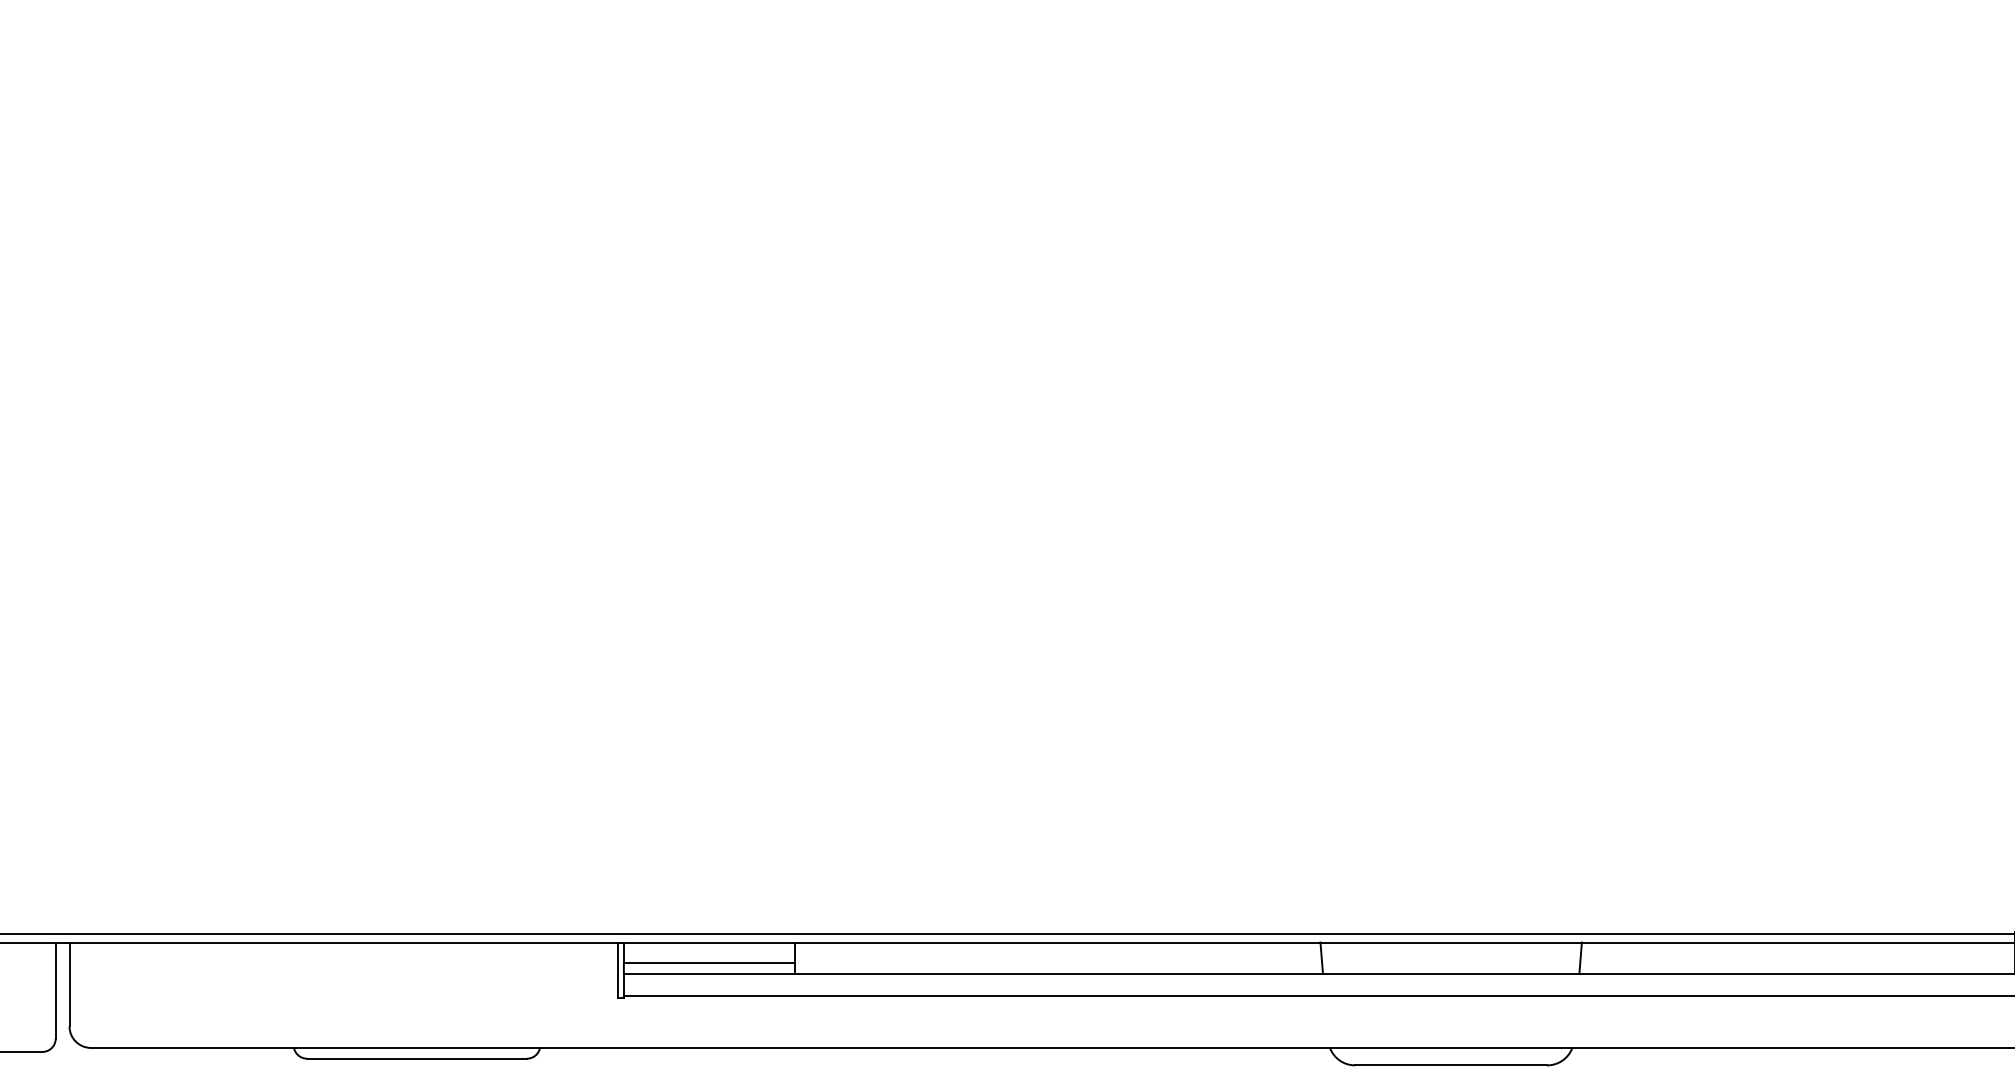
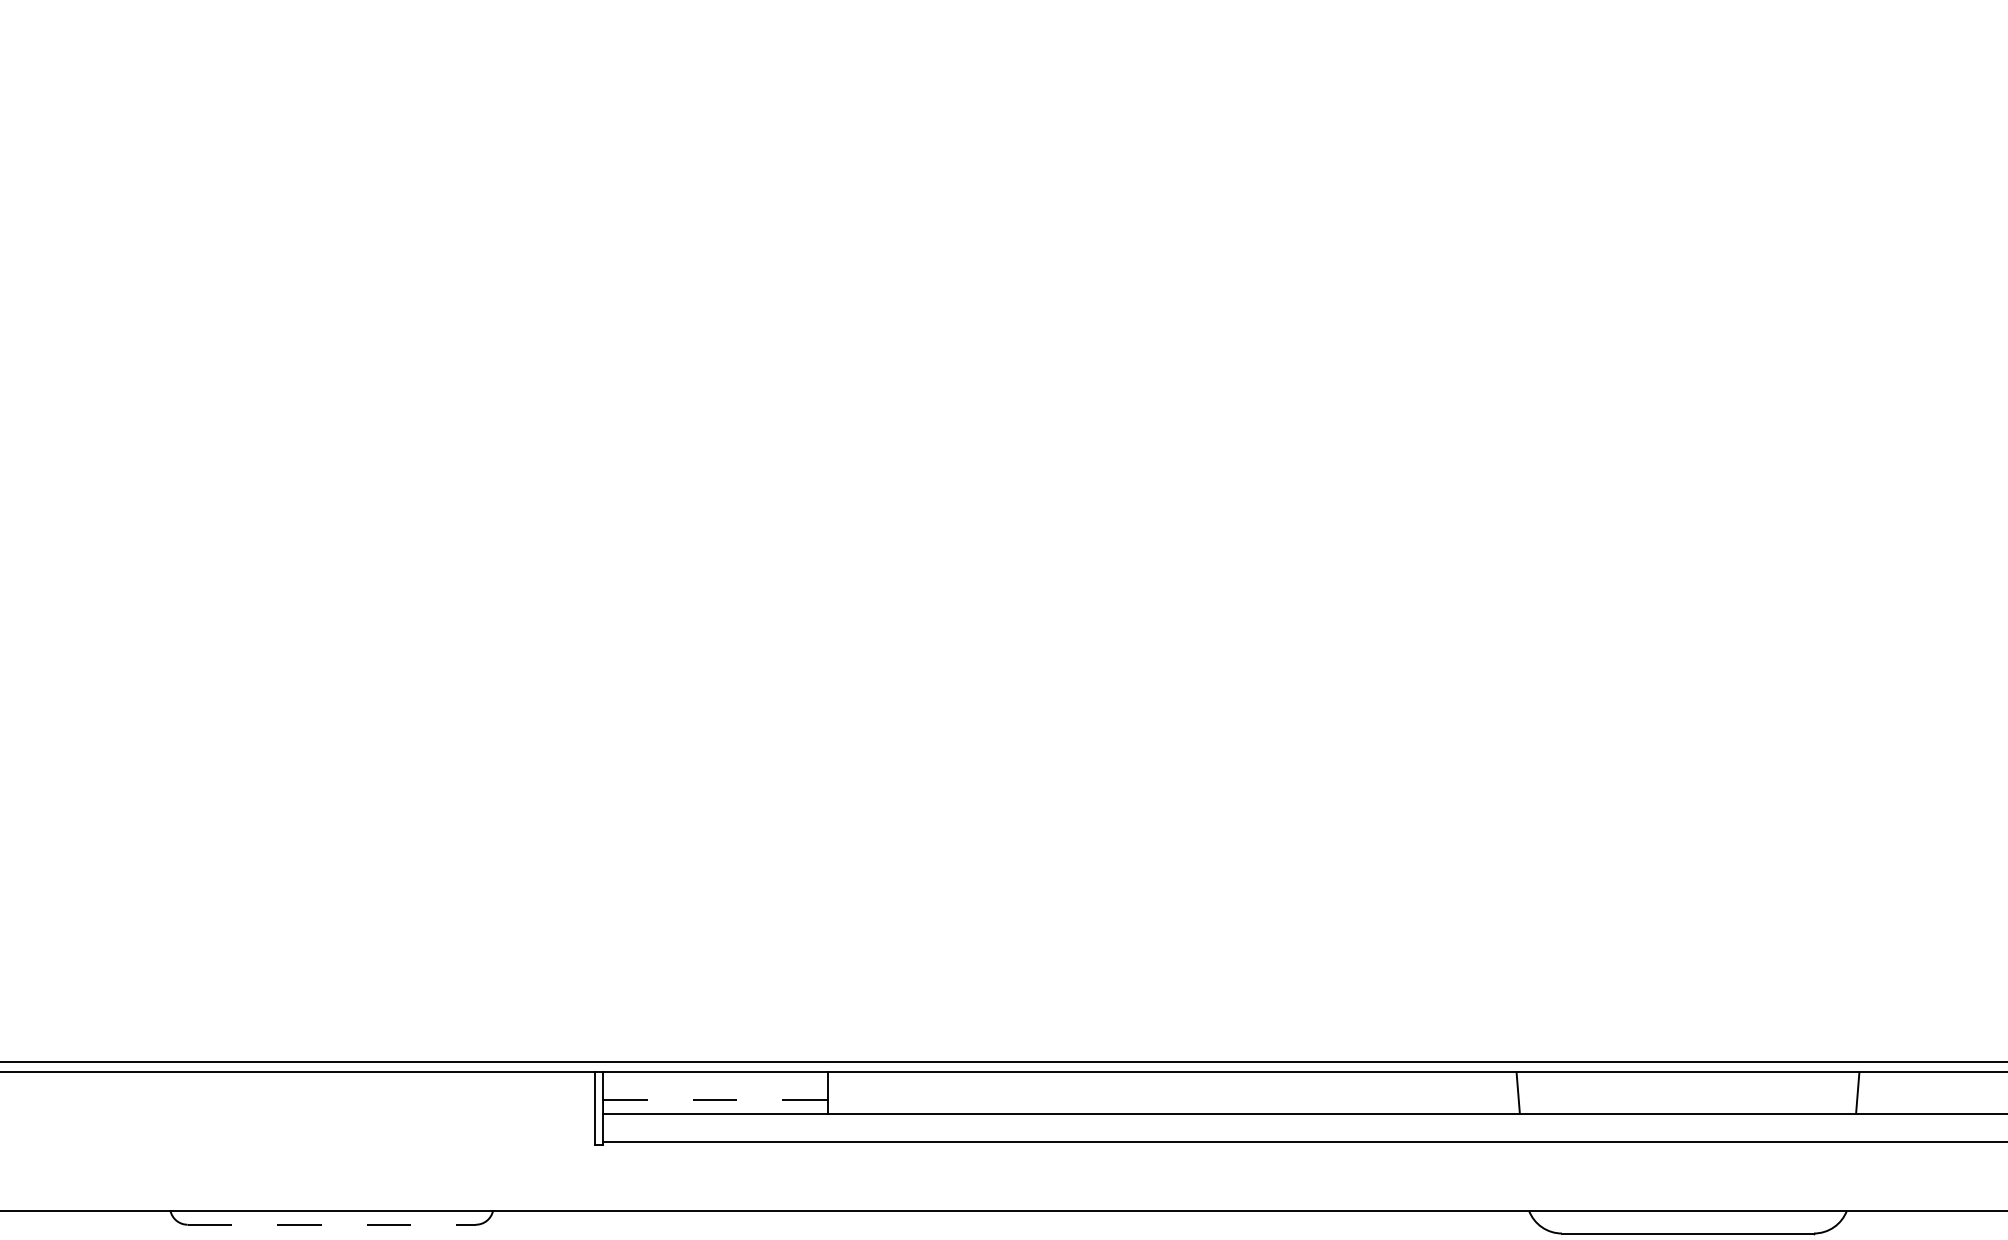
line: (709, 963) -> (715, 1099), solid -> dashed
line: (417, 1058) -> (332, 1224), solid -> dashed

